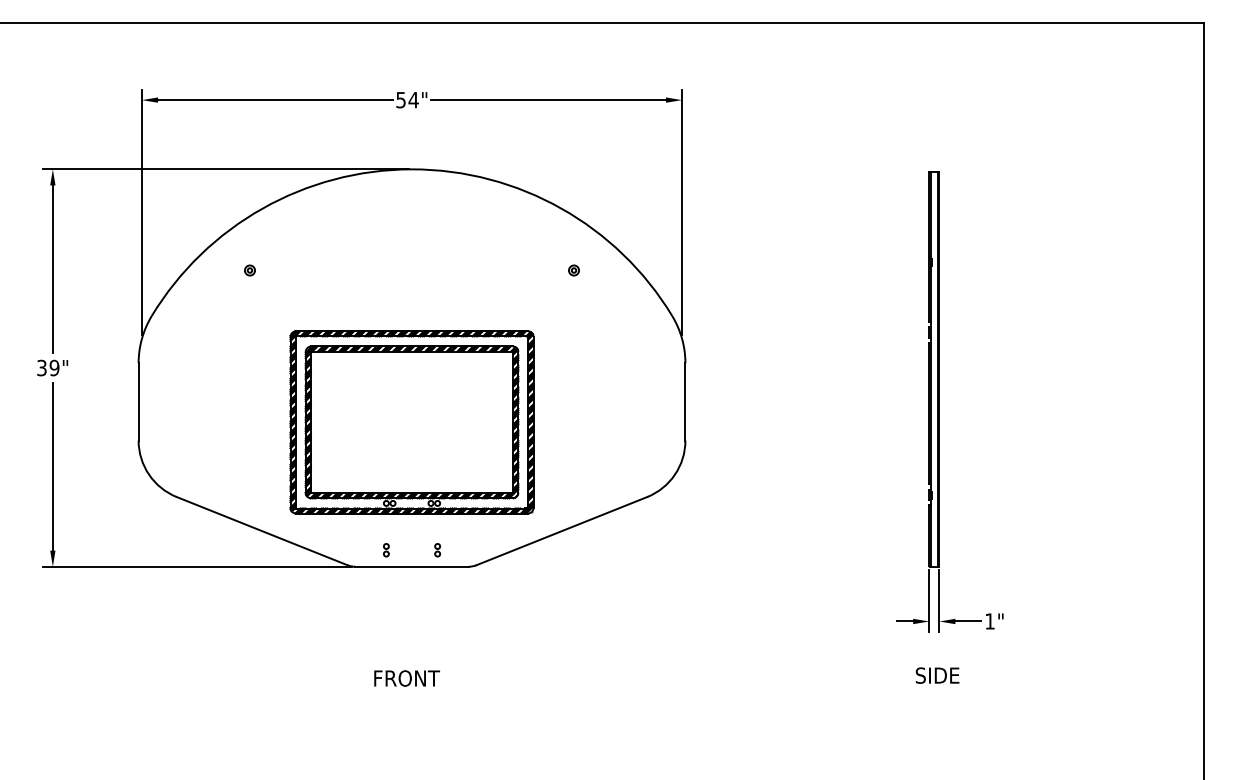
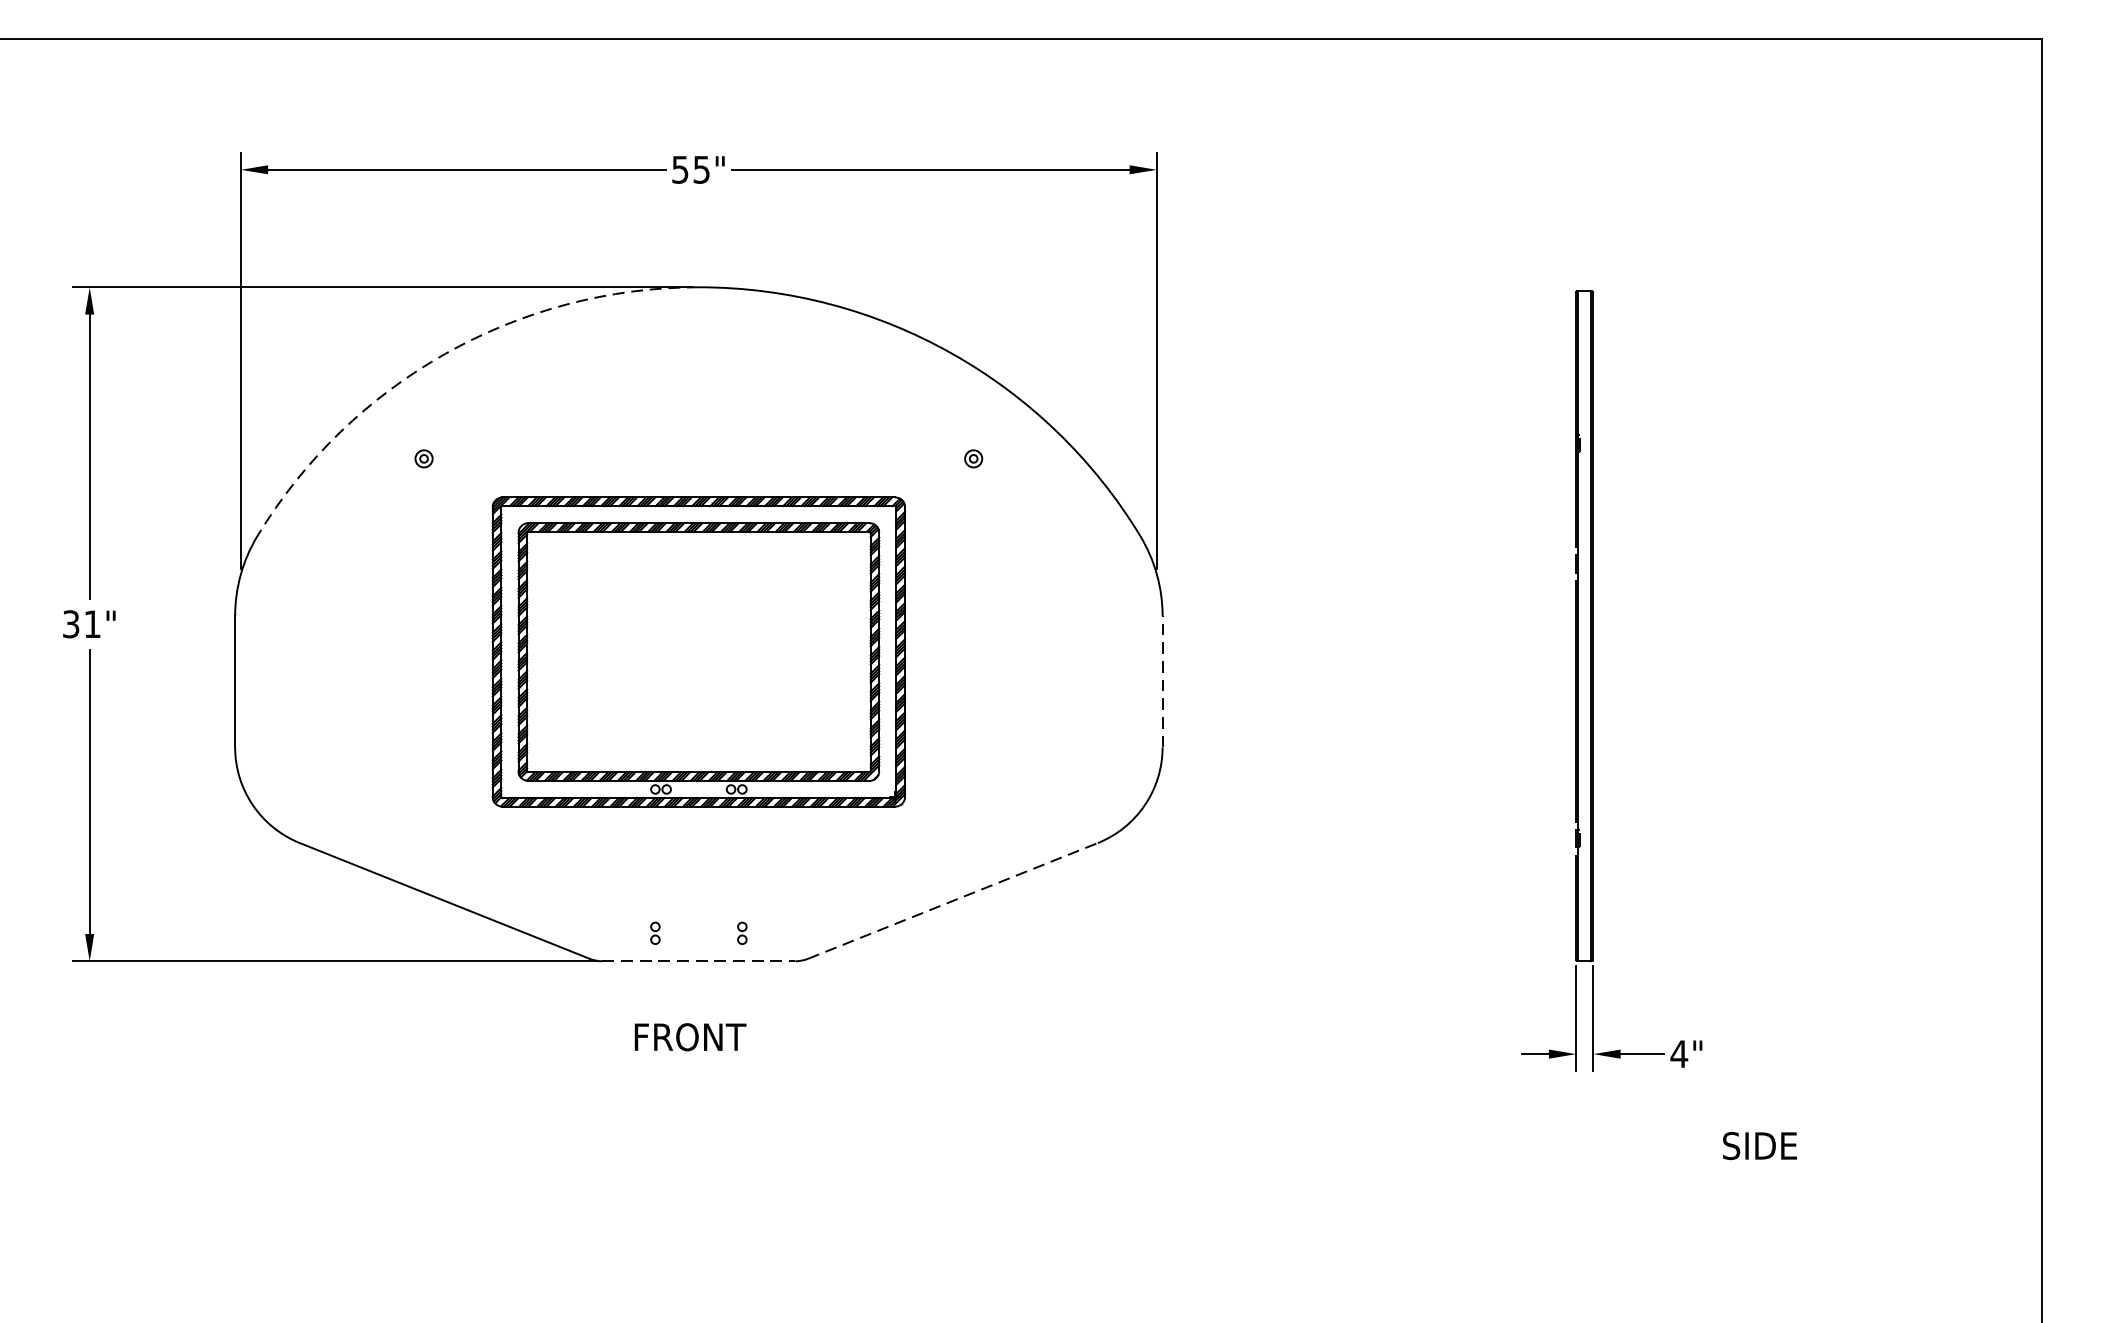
text: (413, 100) -> (701, 170), 54" -> 55"
arc: (262, 208) -> (445, 353), solid -> dashed
text: (54, 367) -> (92, 623), 39" -> 31"
line: (685, 401) -> (1162, 681), solid -> dashed
part: (411, 422) -> (697, 652), moved
line: (561, 531) -> (952, 901), solid -> dashed
line: (412, 566) -> (699, 960), solid -> dashed
text: (989, 621) -> (1678, 1054), 1" -> 4"
text: (937, 675) -> (1759, 1145), moved
text: (406, 678) -> (689, 1037), moved

